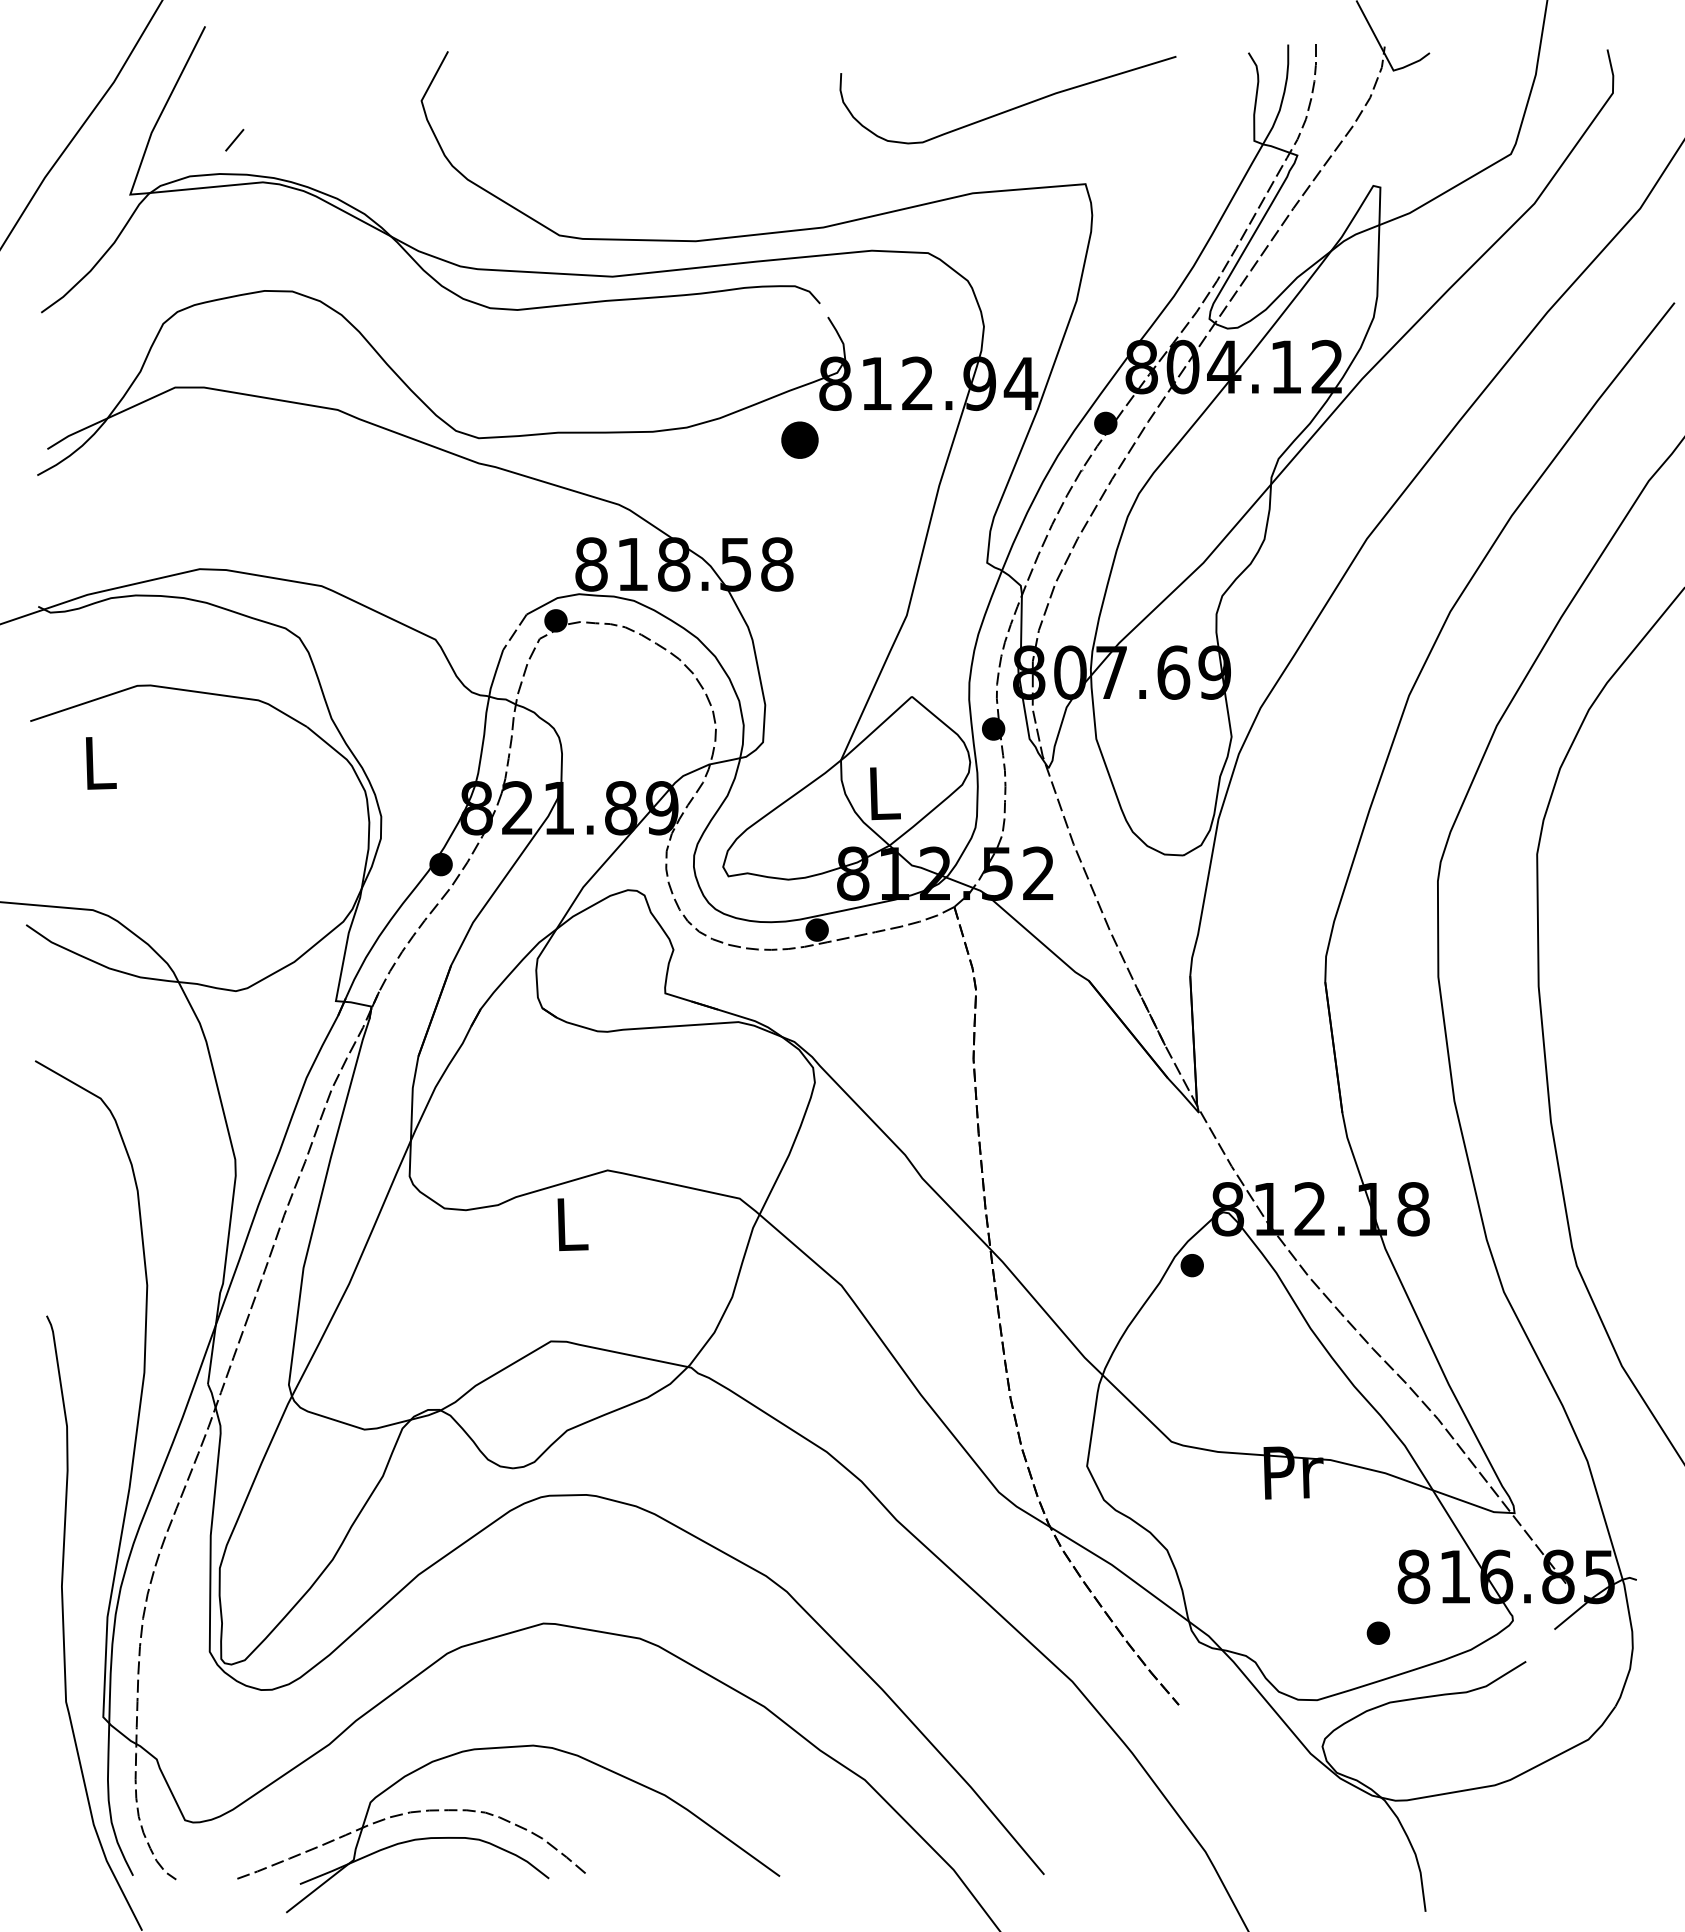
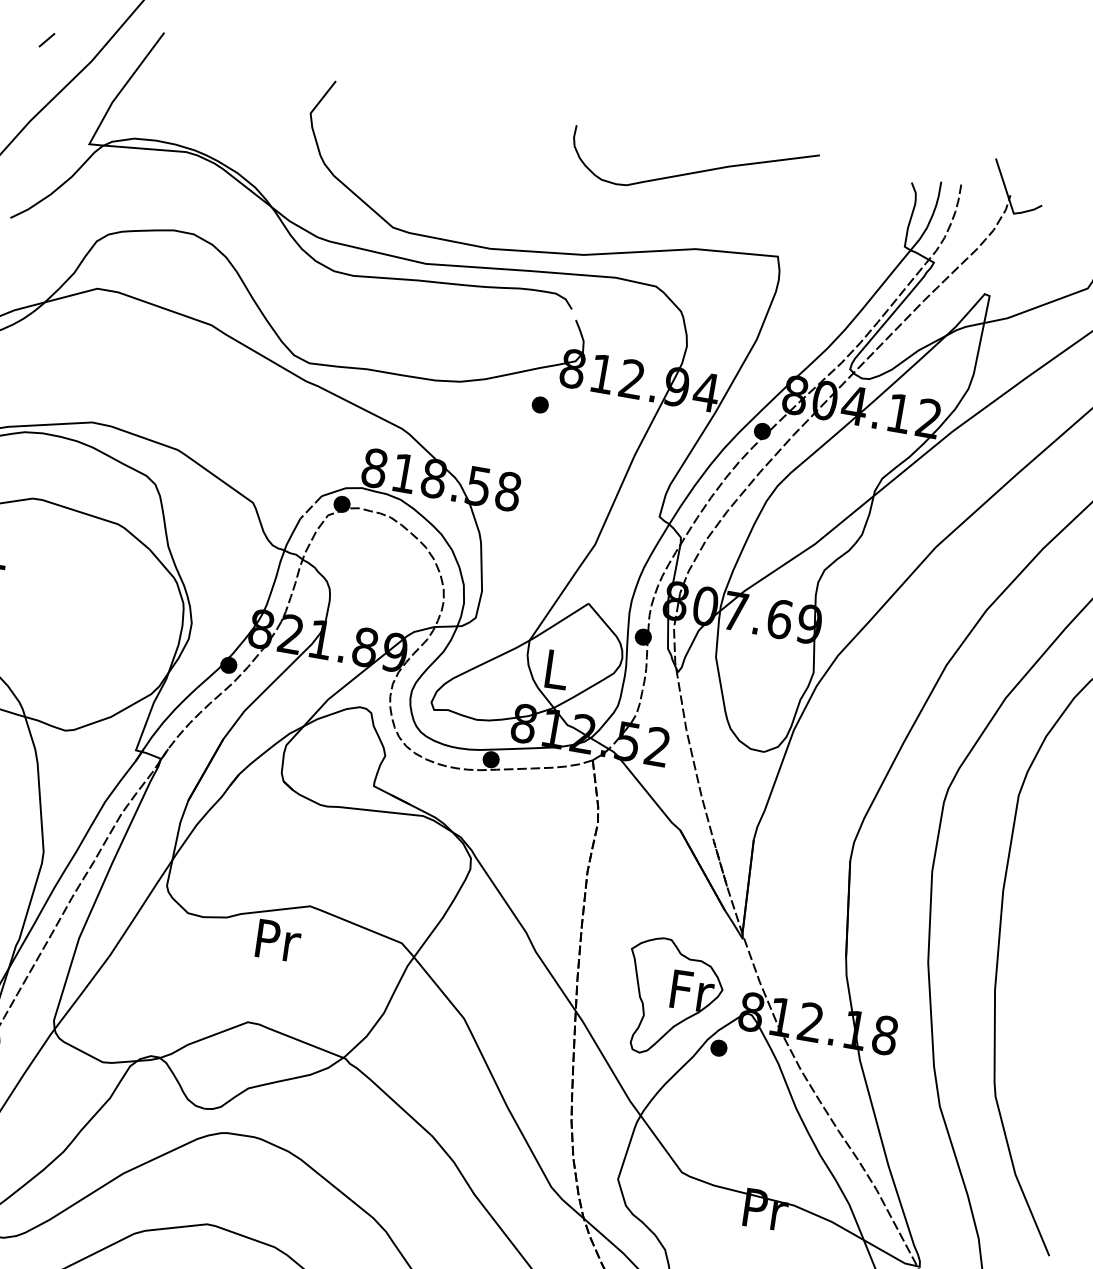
curve: (1011, 108) -> (694, 171), moved
line: (234, 139) -> (46, 39), moved
part: (799, 439) -> (540, 404), size x0.62
part: (1117, 1210) -> (672, 999), added
text: (572, 1224) -> (278, 940), L -> Pr

